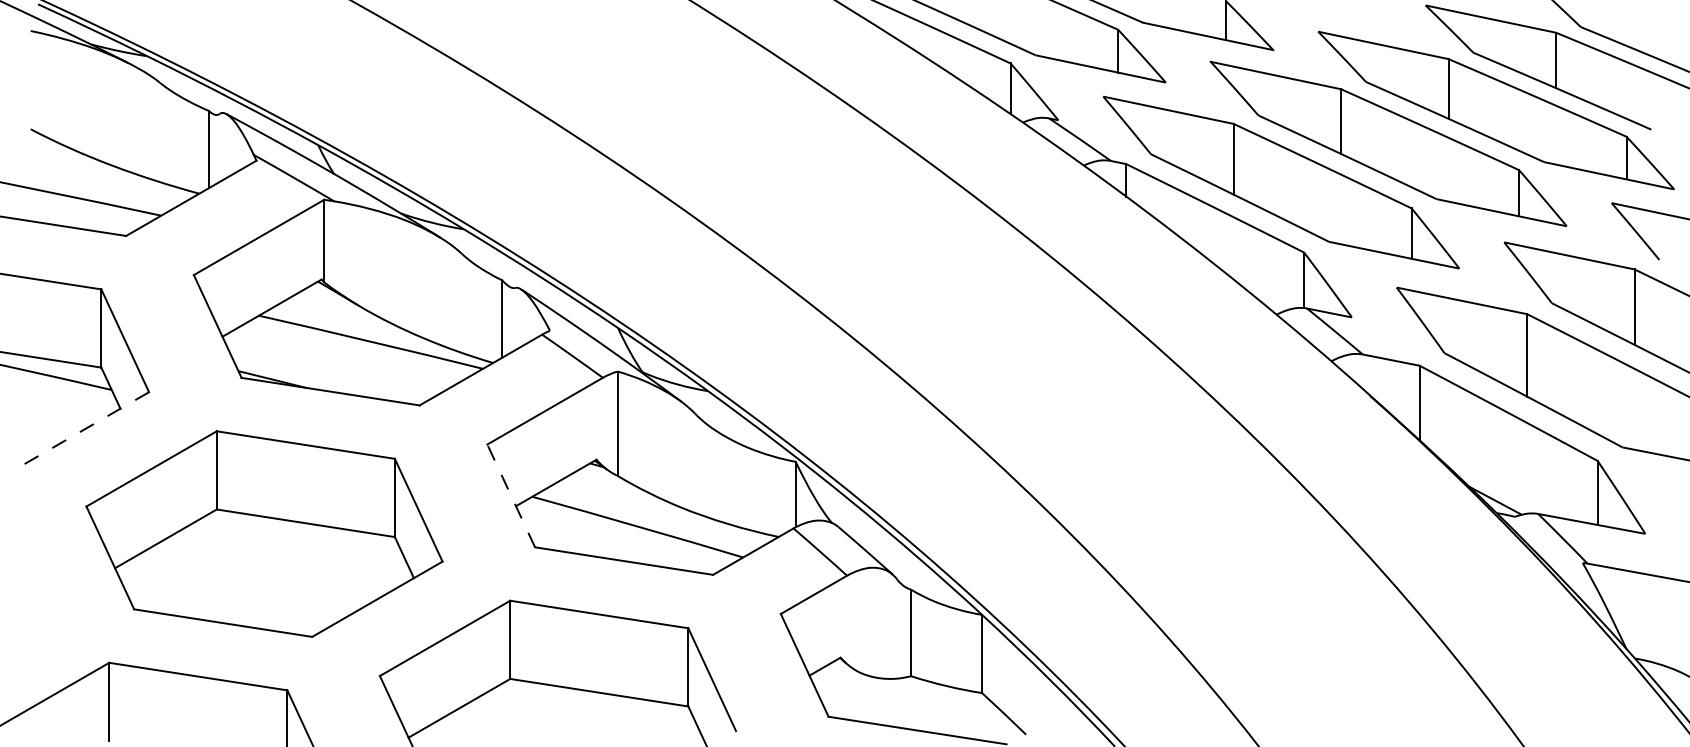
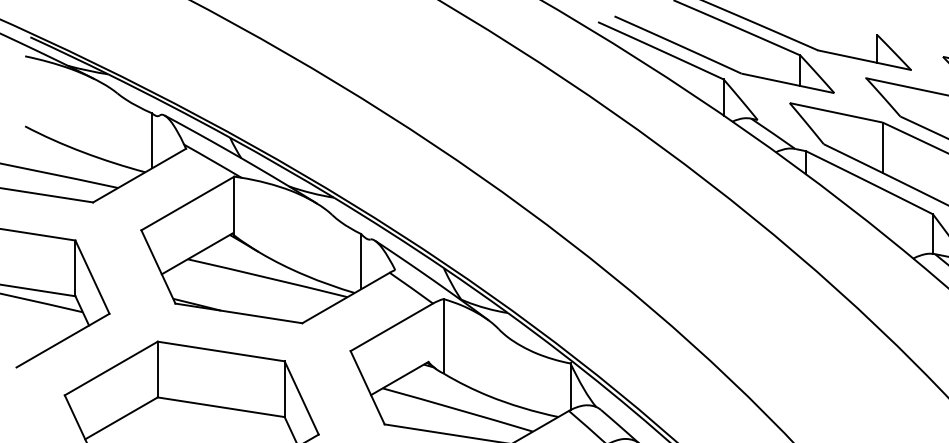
line: (83, 430) -> (62, 341), dashed -> solid
line: (511, 495) -> (367, 387), dashed -> solid

